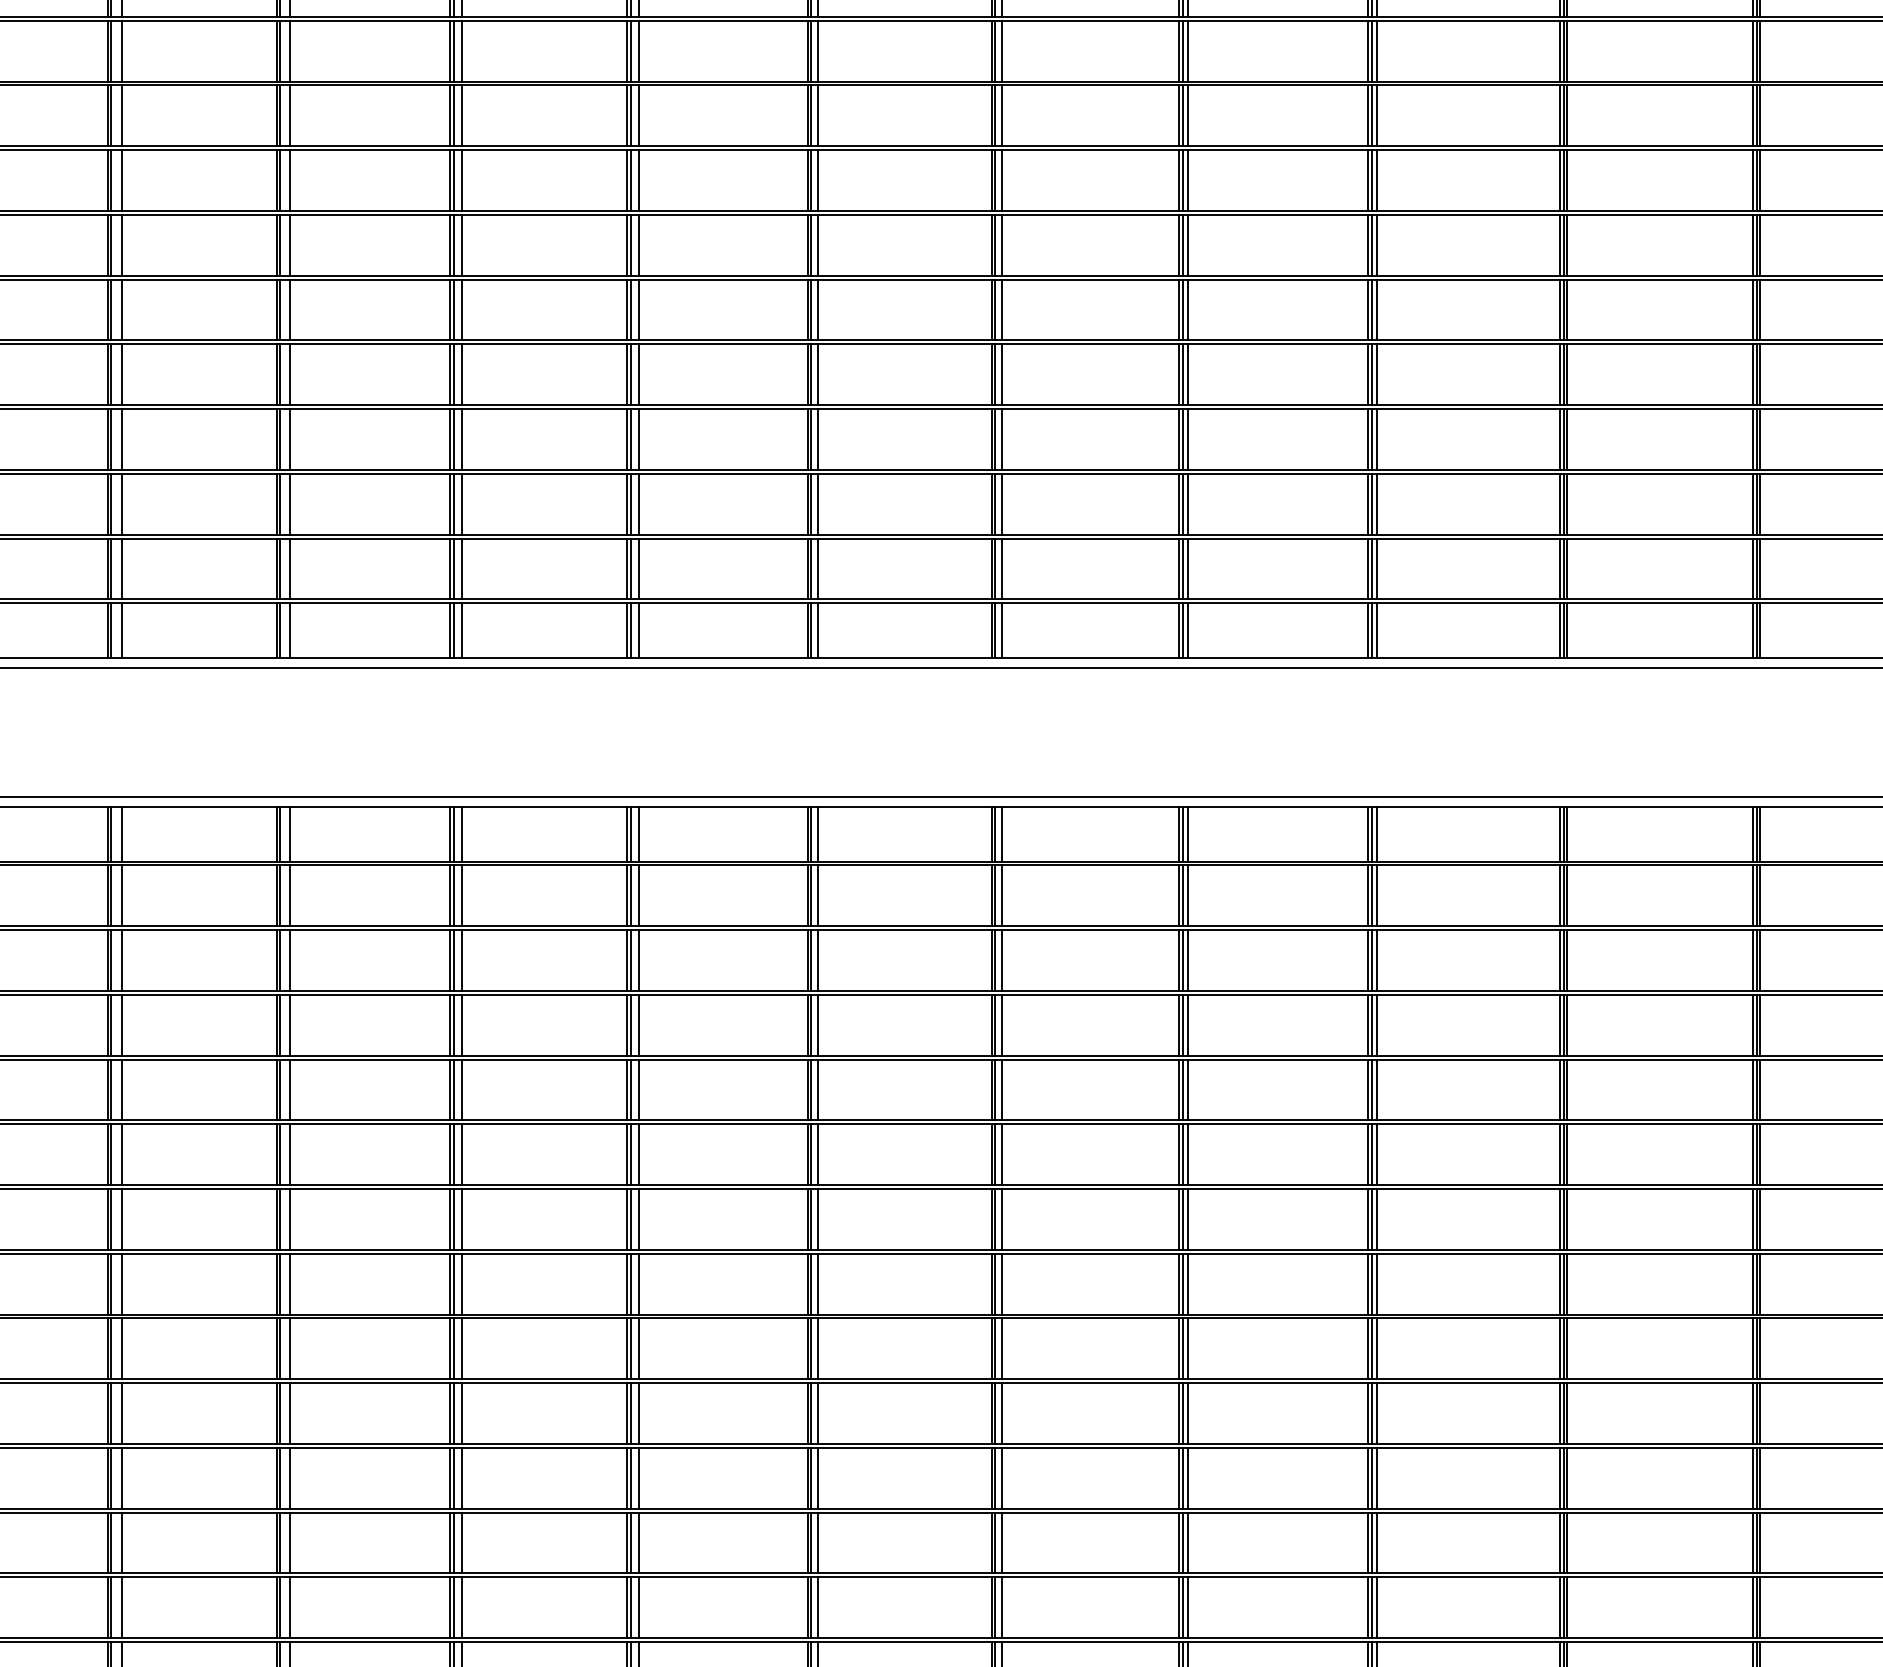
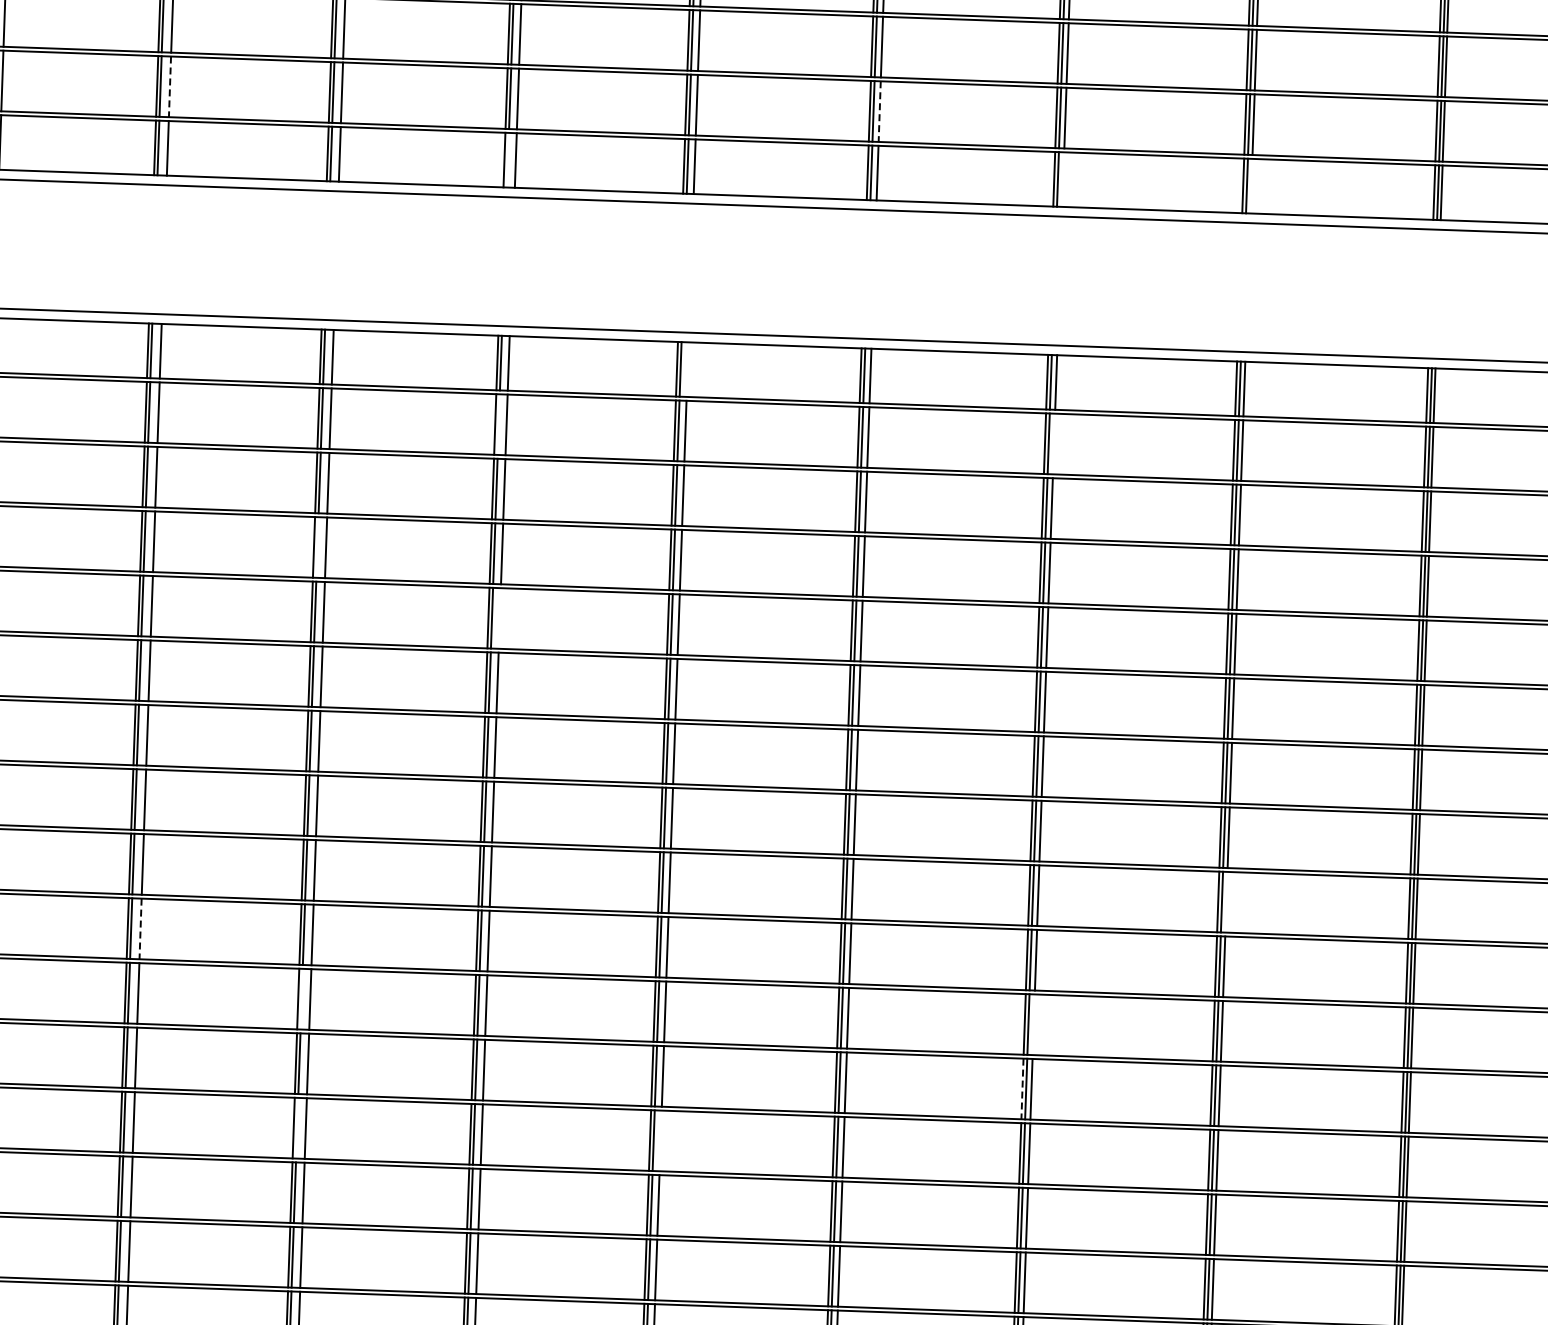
line: (289, 569) -> (169, 87), solid -> dashed
line: (1001, 569) -> (879, 112), solid -> dashed
line: (630, 630) -> (507, 160), removed
line: (1187, 630) -> (1062, 179), removed
line: (1376, 630) -> (1251, 186), removed
line: (818, 833) -> (687, 369), removed
line: (630, 895) -> (498, 424), removed
line: (1187, 895) -> (1053, 443), removed
line: (453, 1024) -> (317, 546), removed
line: (638, 1089) -> (499, 618), removed
line: (1376, 1348) -> (1226, 901), removed
line: (289, 1414) -> (140, 929), solid -> dashed
line: (453, 1477) -> (301, 998), removed
line: (1187, 1477) -> (1033, 1023), removed
line: (1178, 1543) -> (1022, 1089), solid -> dashed
line: (453, 1607) -> (297, 1128), removed
line: (818, 1607) -> (660, 1140), removed

